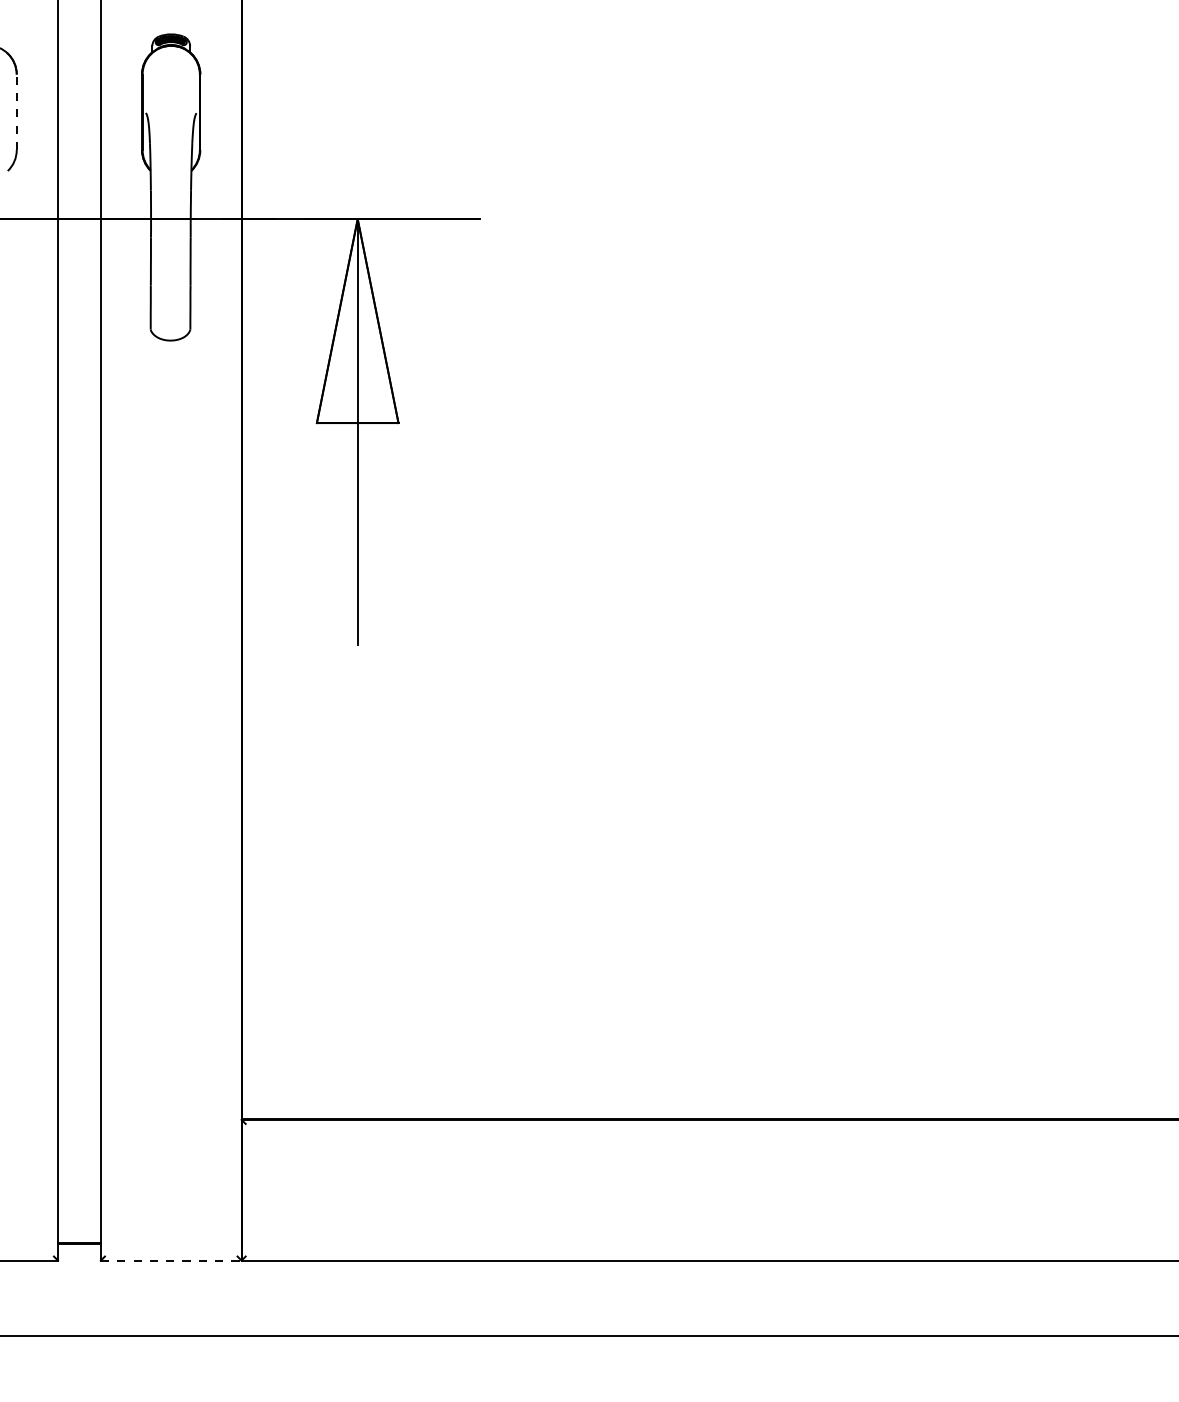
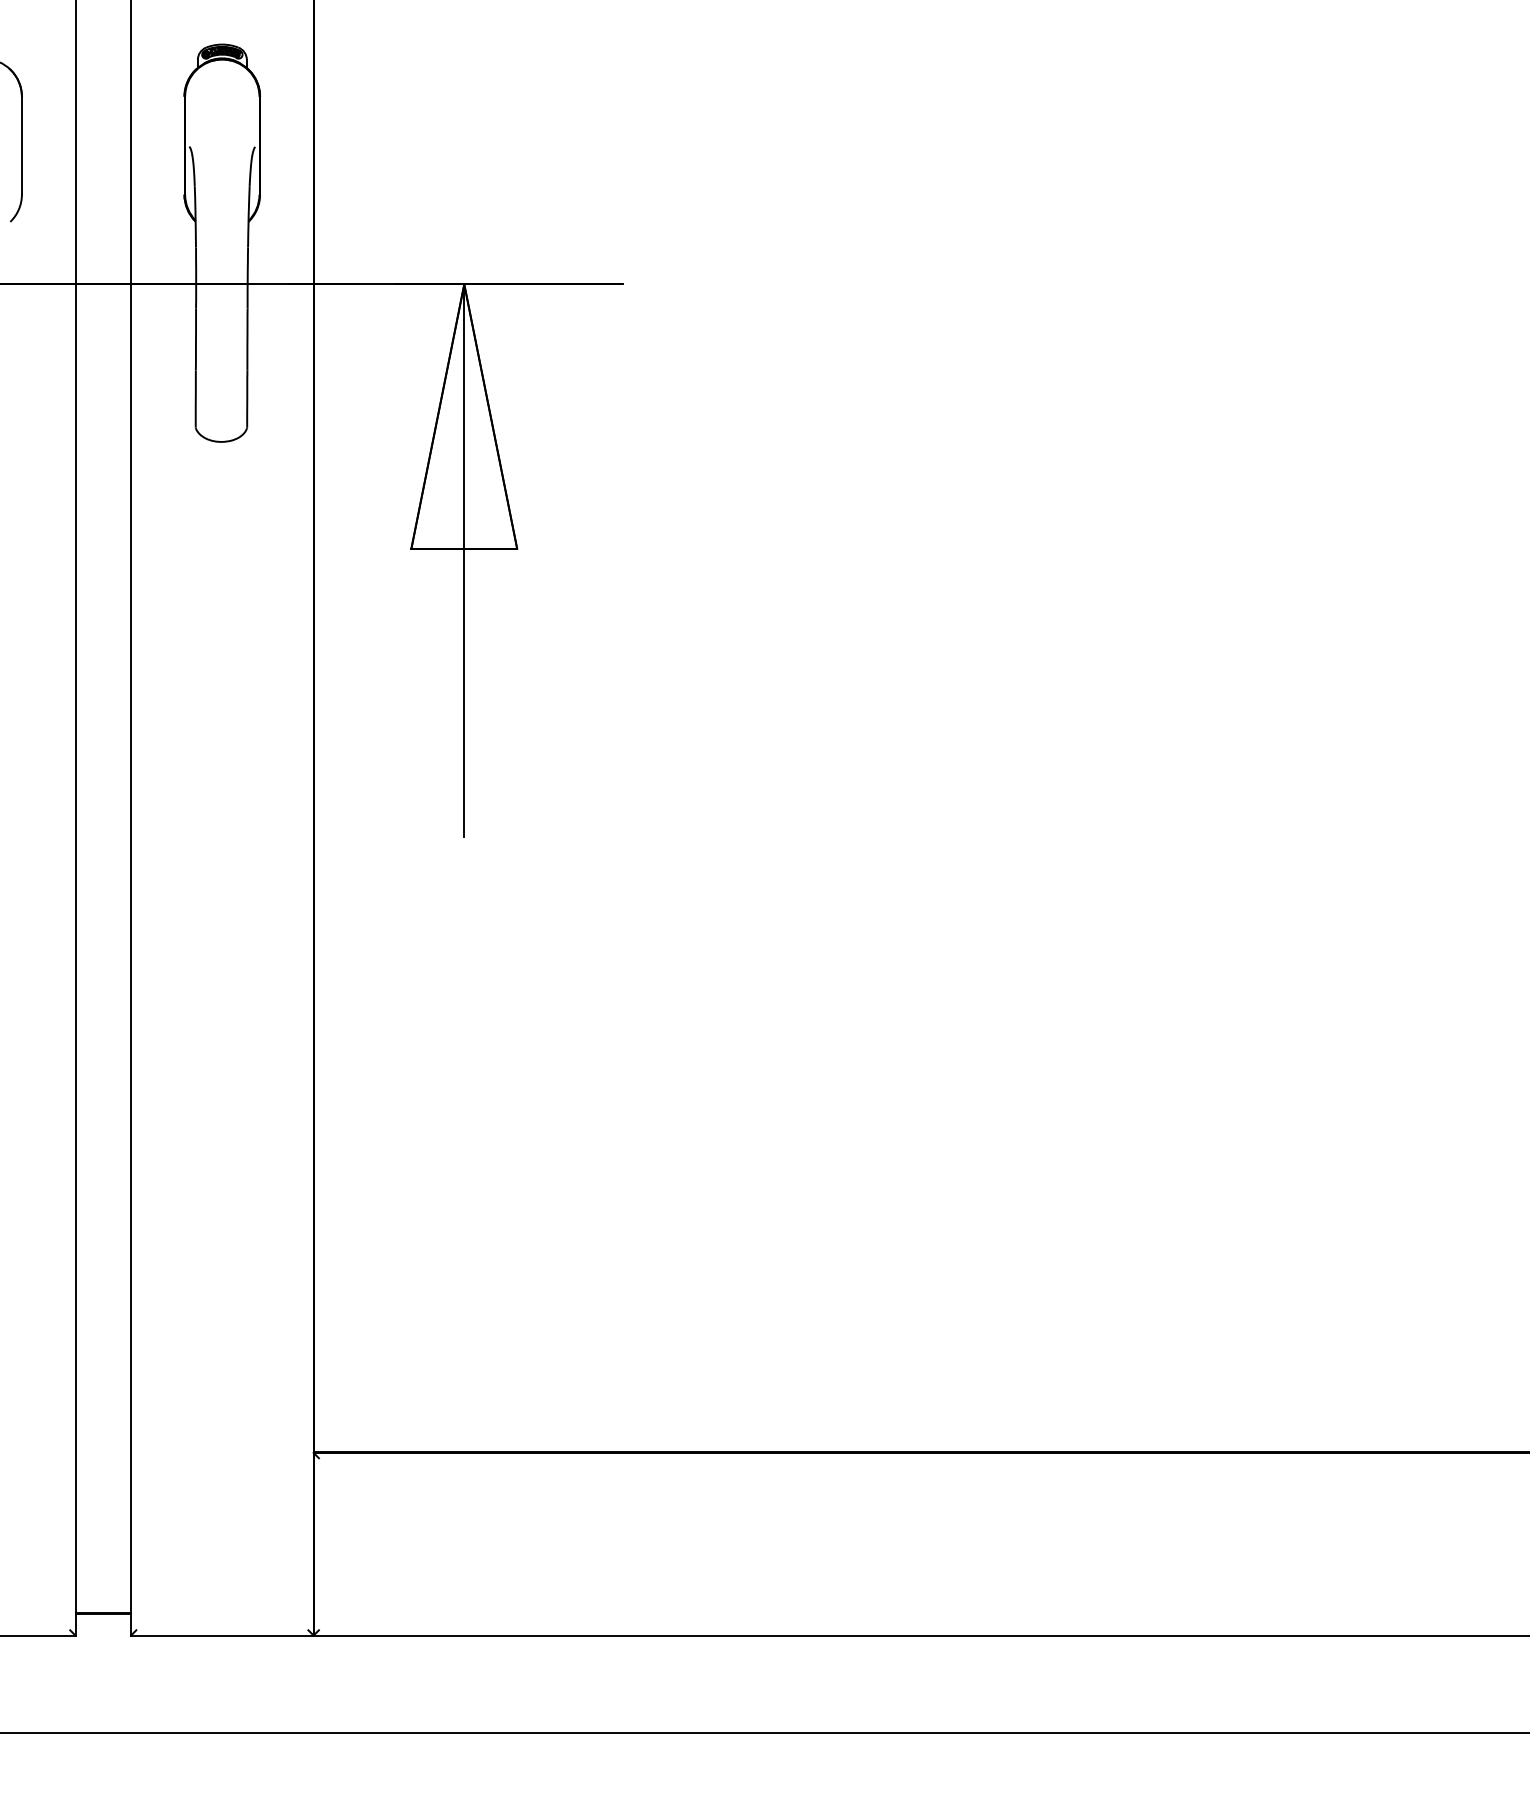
line: (16, 112) -> (21, 145), dashed -> solid
line: (171, 1260) -> (222, 1635), dashed -> solid

